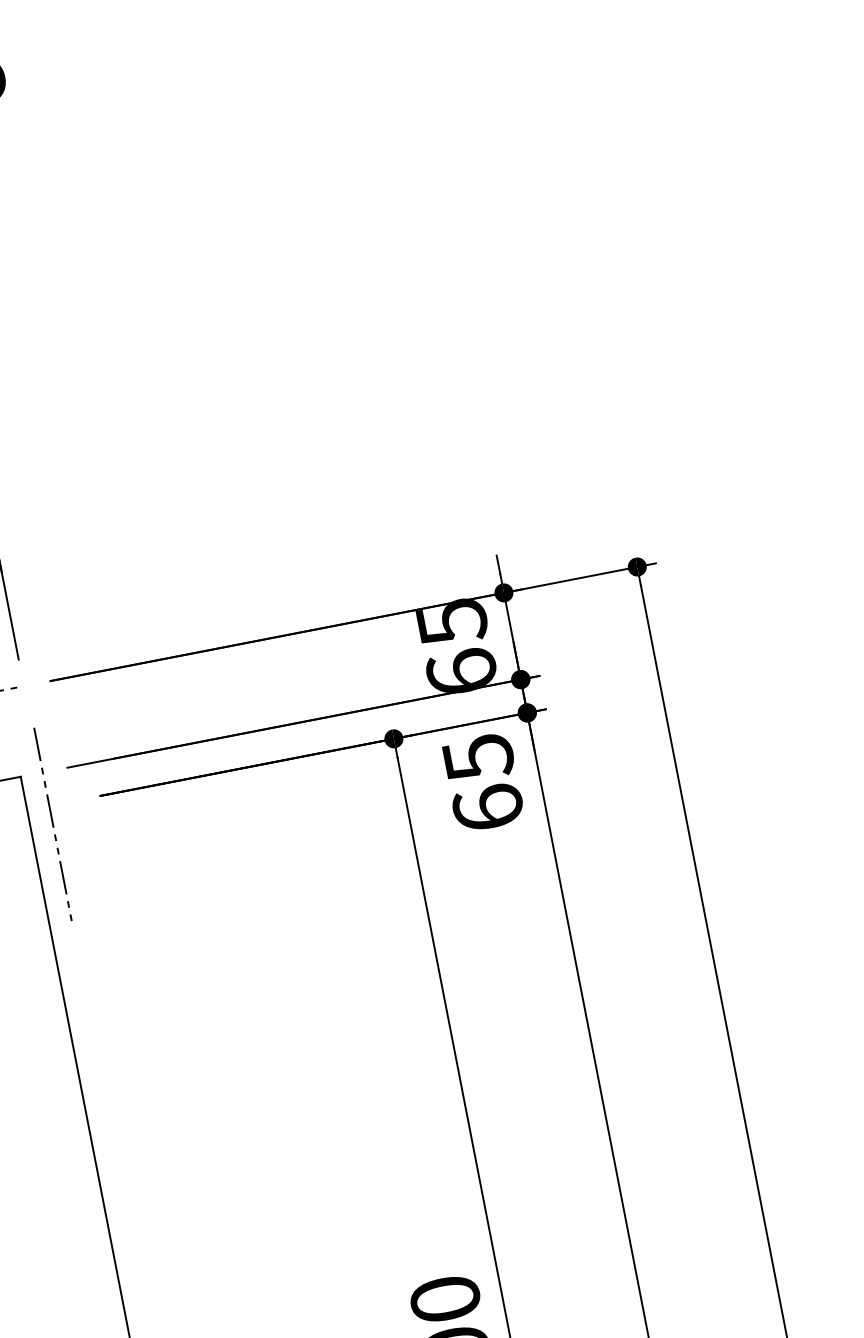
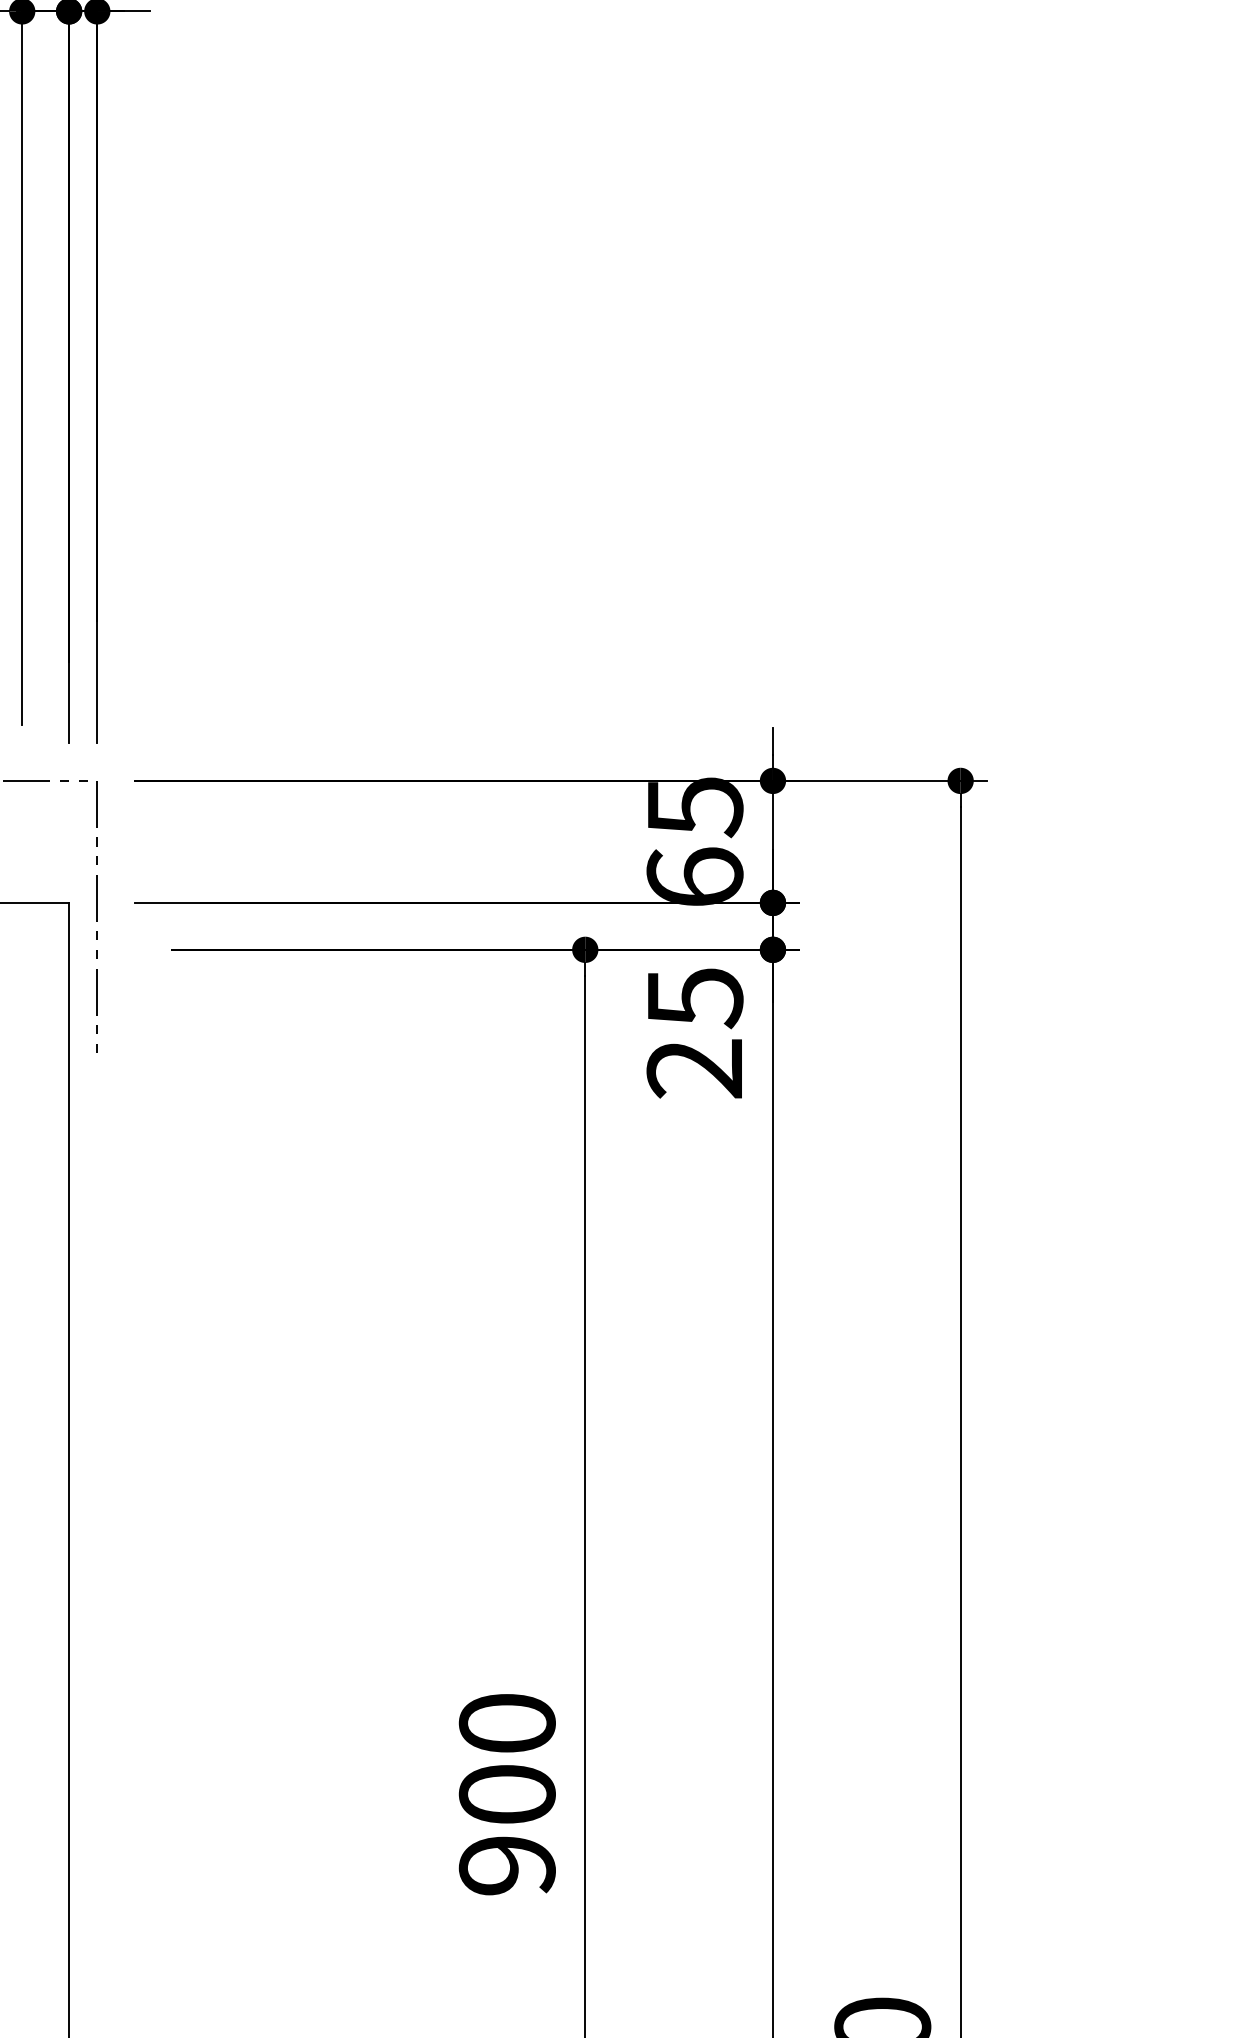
text: (487, 808) -> (694, 1068), 65 -> 25
line: (52, 824) -> (96, 916), moved

